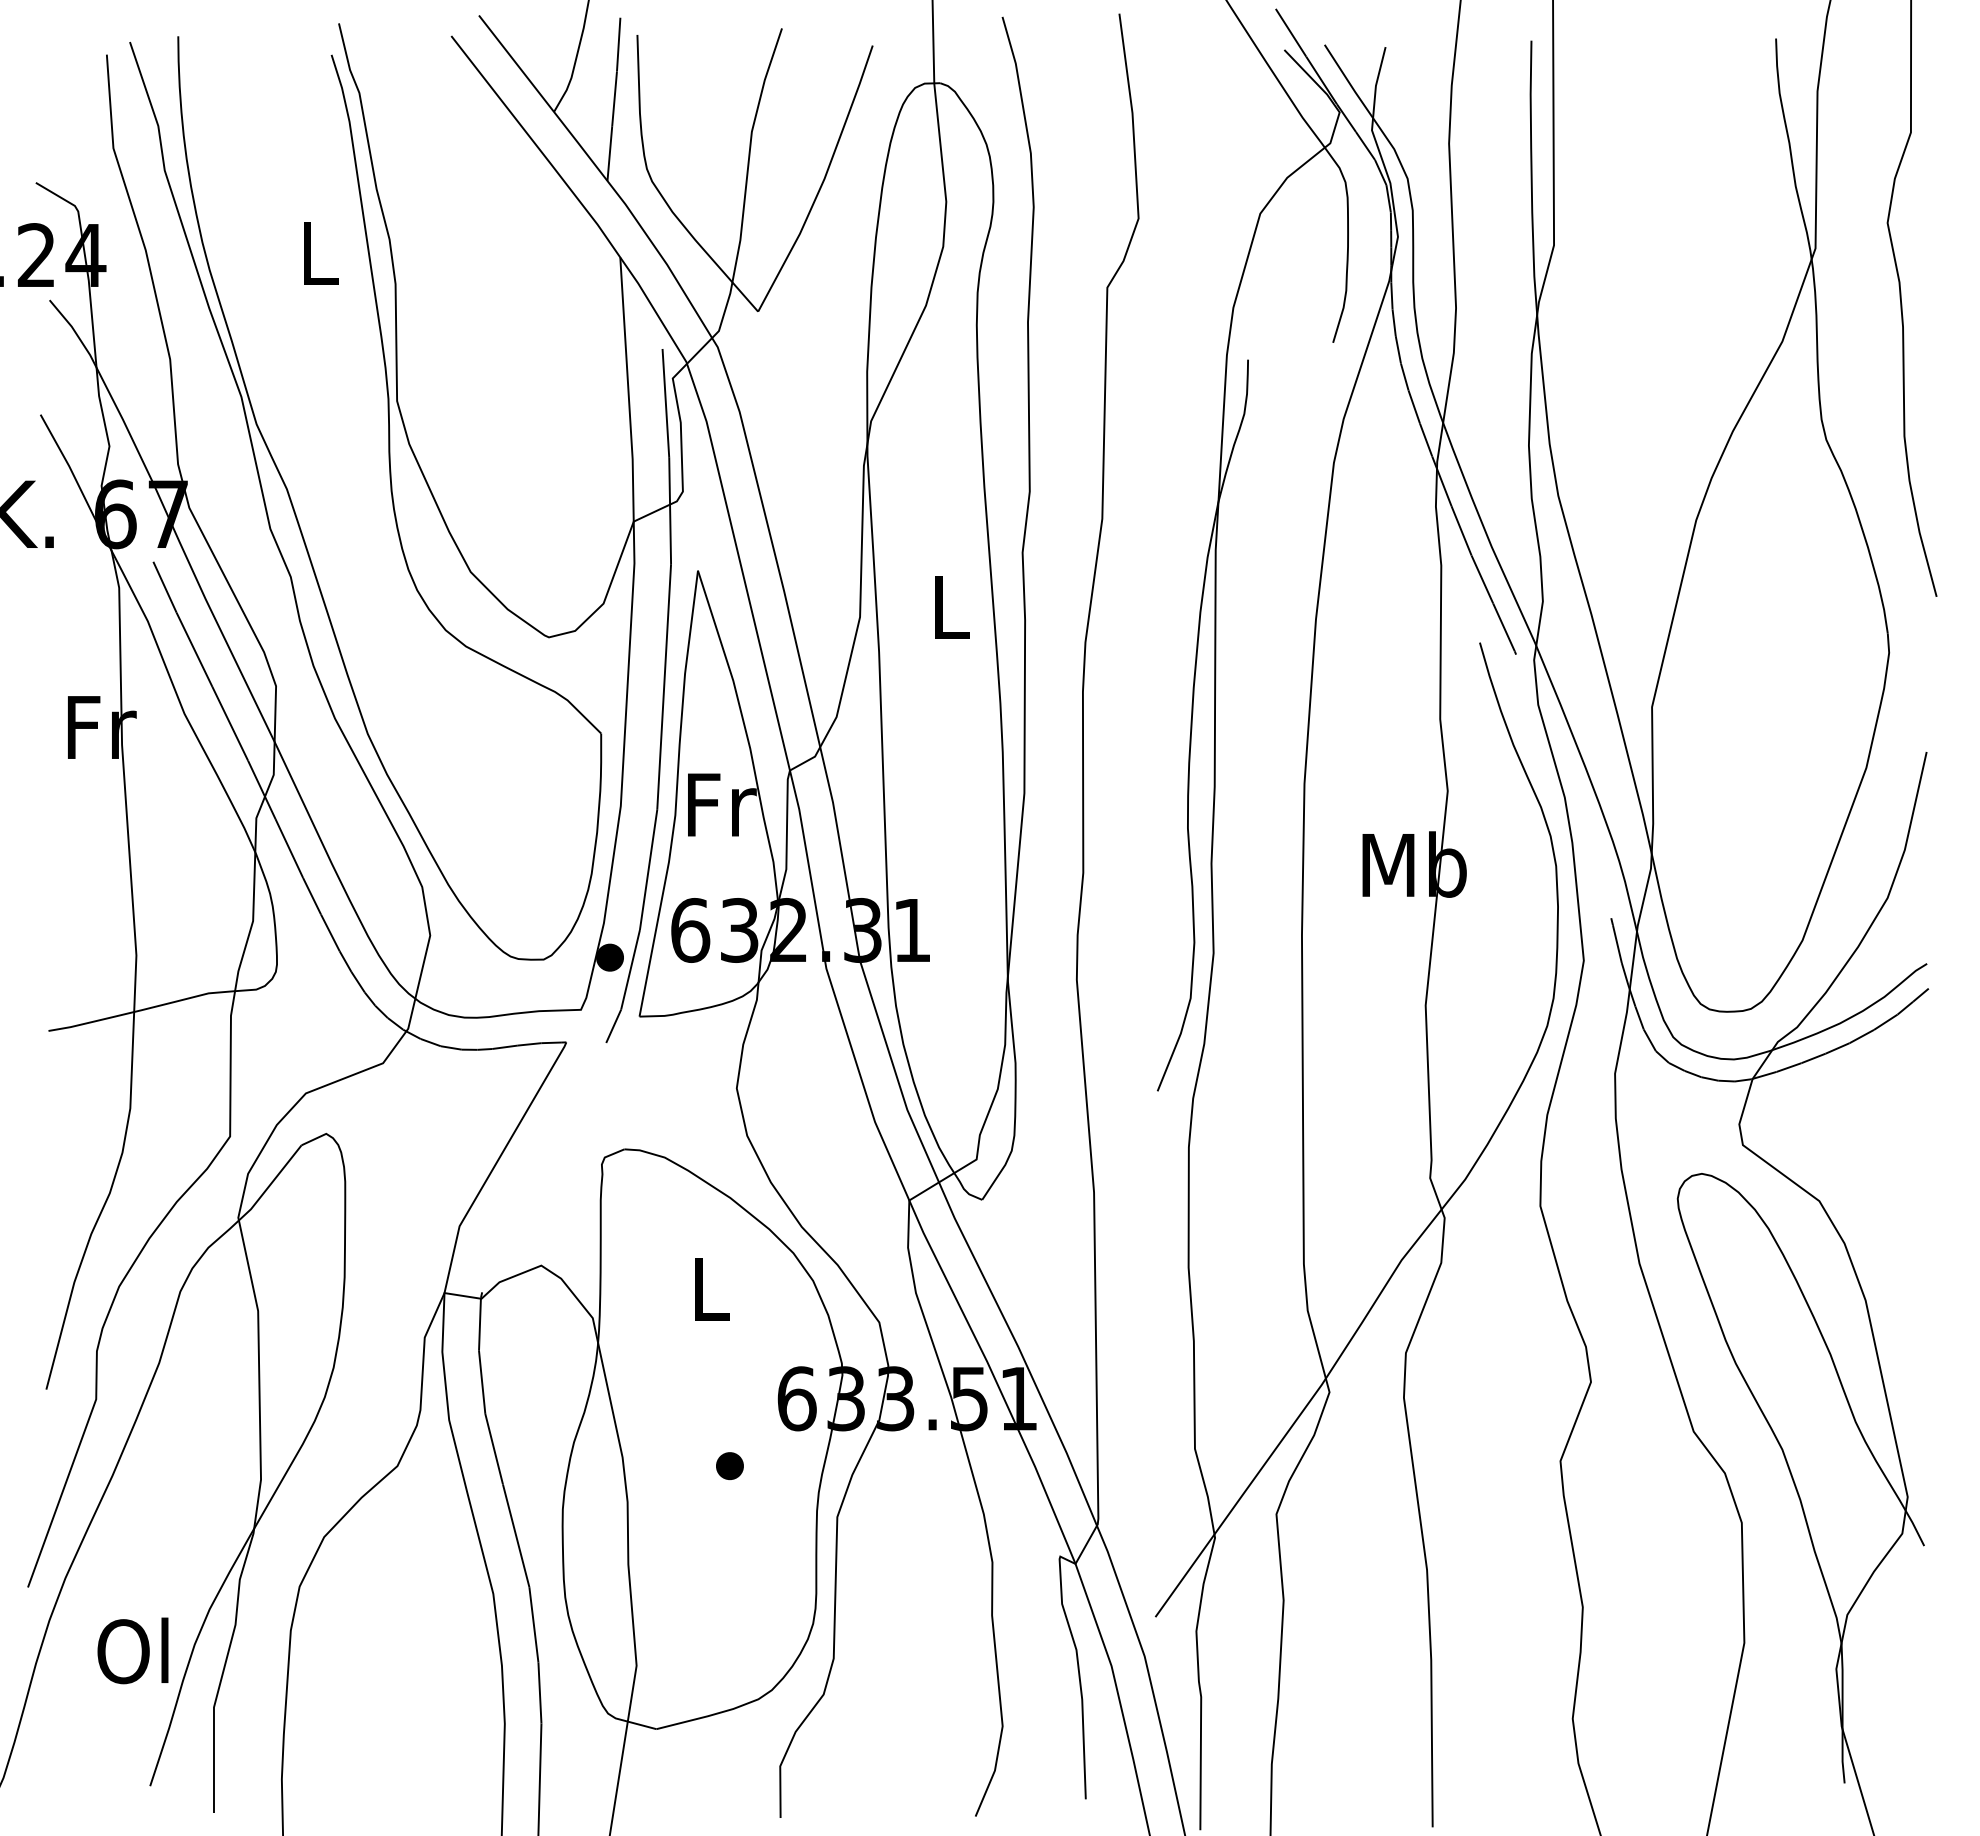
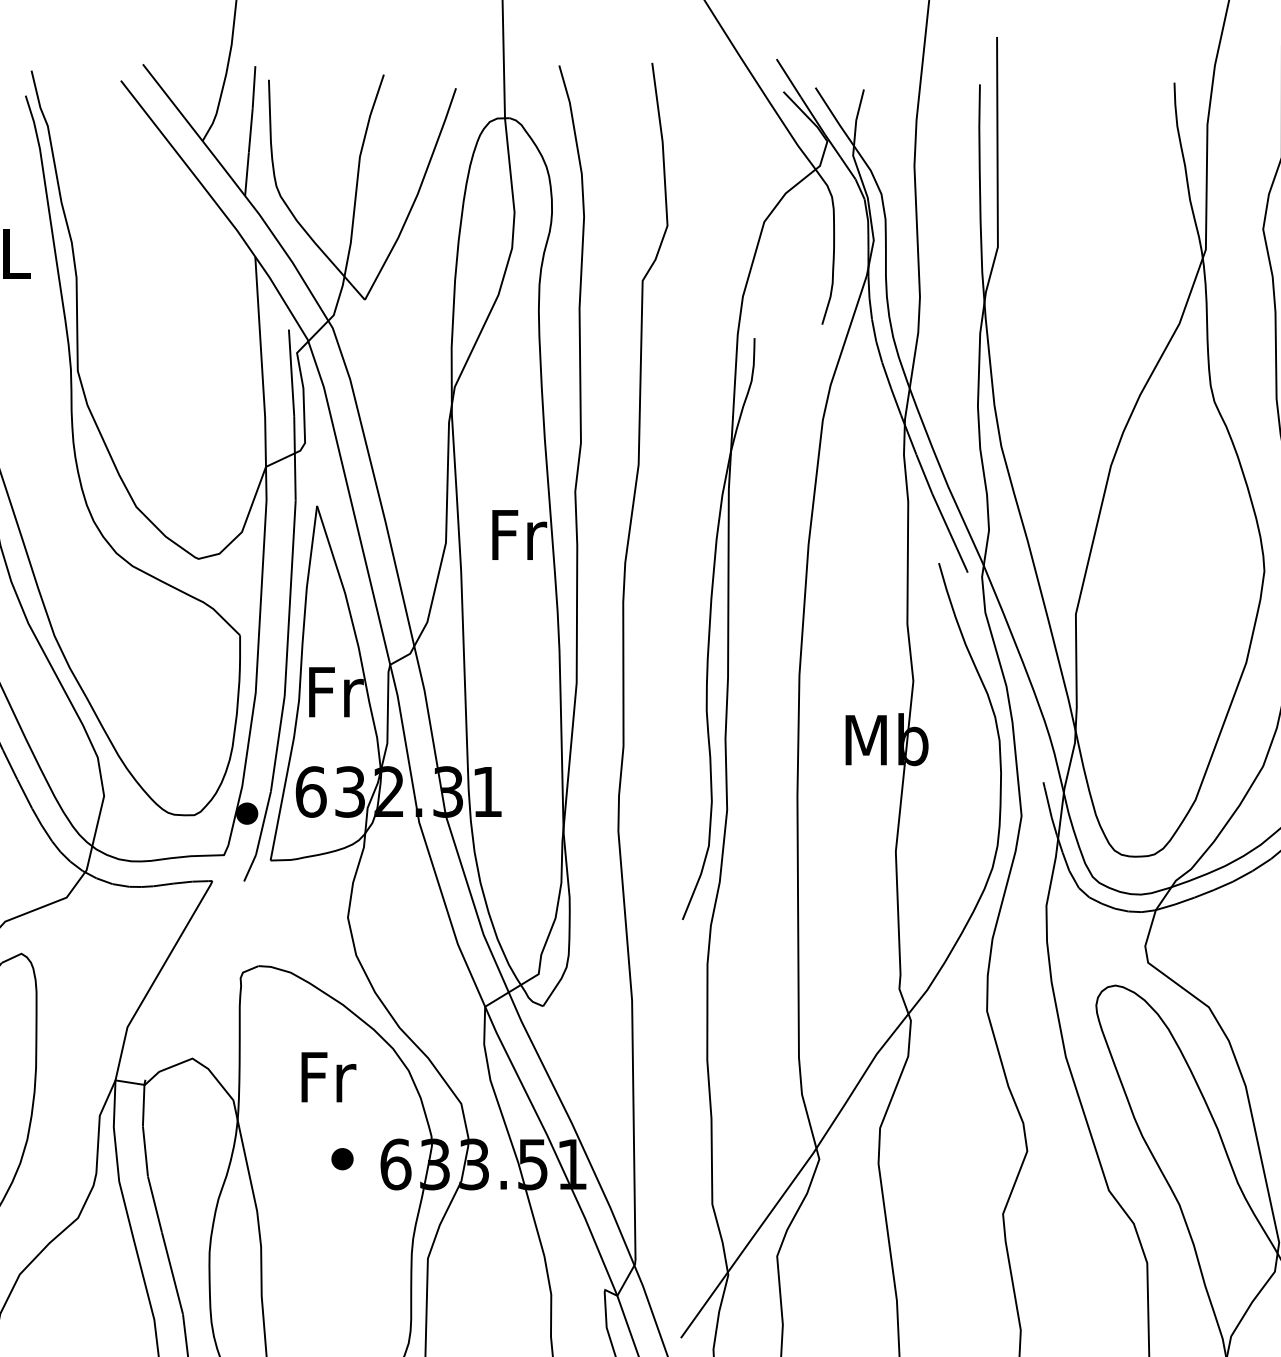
text: (952, 607) -> (519, 535), L -> Fr
text: (712, 1288) -> (328, 1076), L -> Fr
part: (729, 1466) -> (342, 1159), moved

